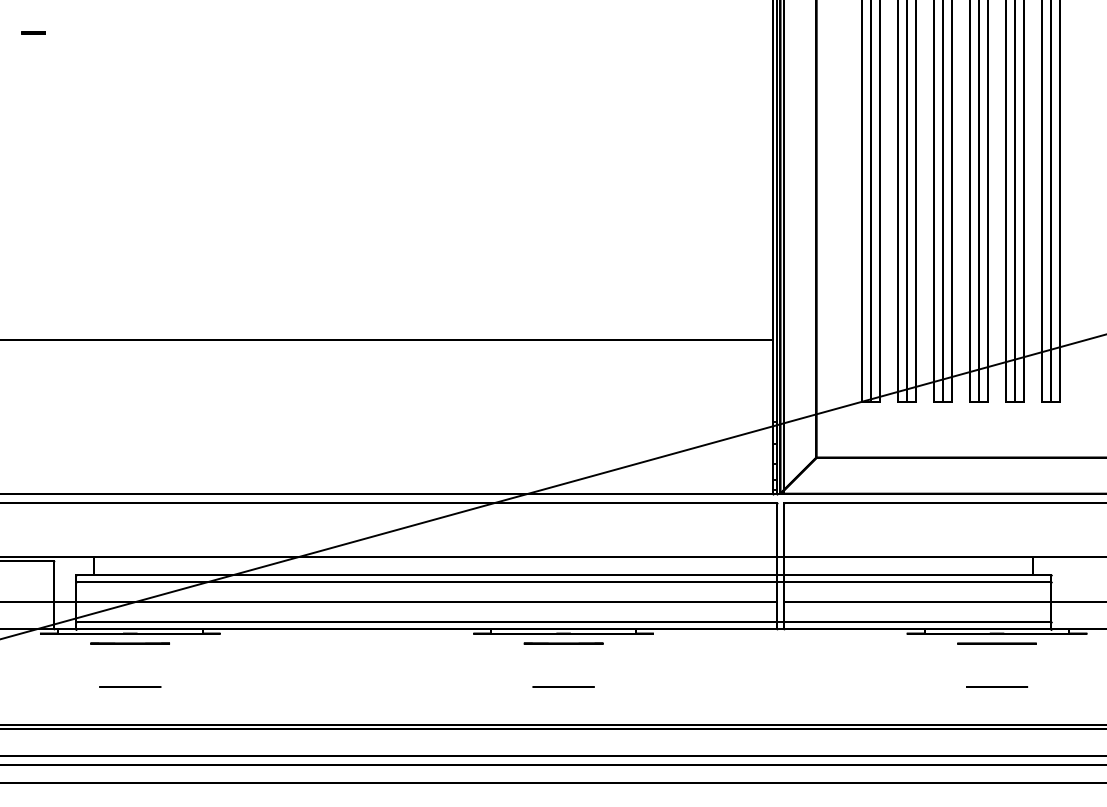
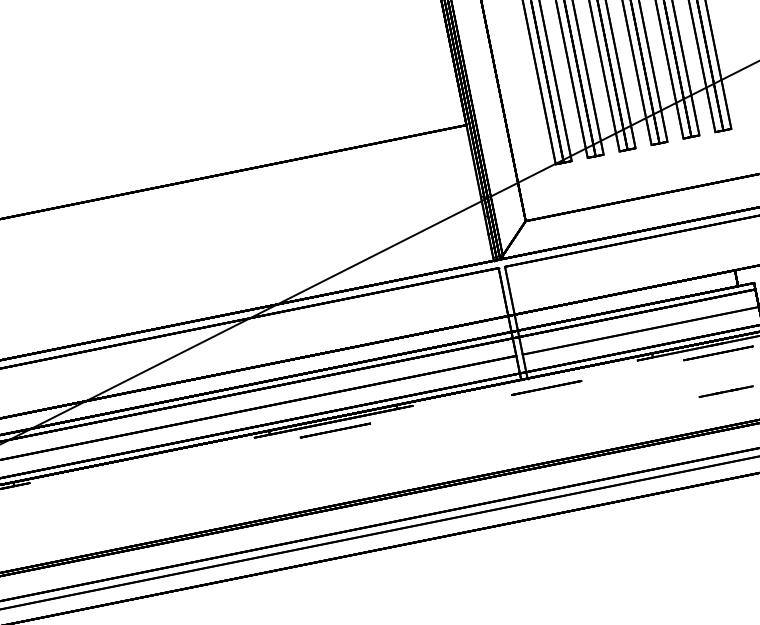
line: (802, 643) -> (546, 387), added
line: (563, 686) -> (342, 468), removed

